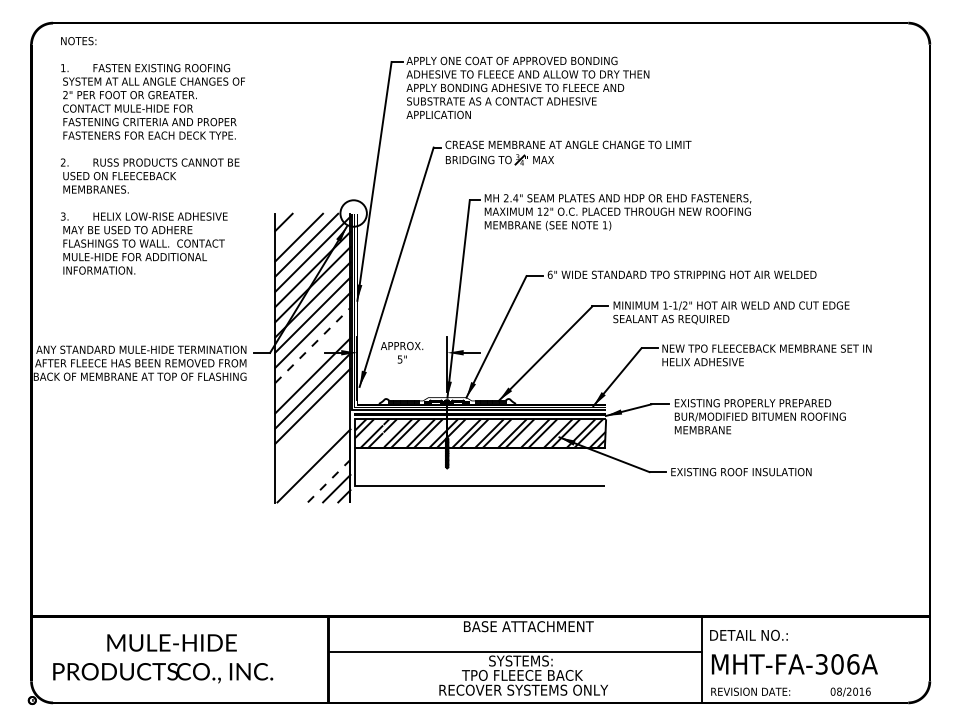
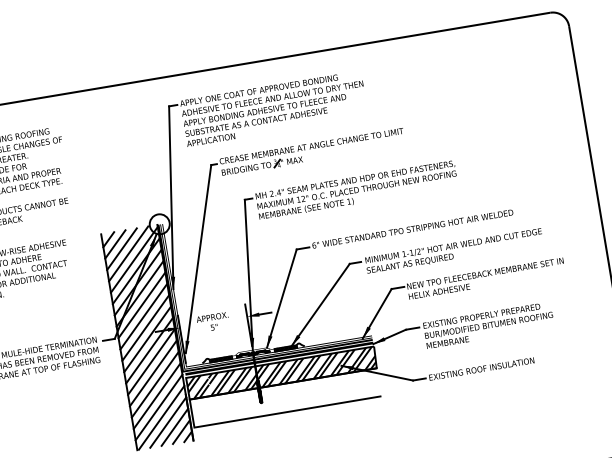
line: (291, 229) -> (115, 244), added
line: (313, 345) -> (146, 327), dashed -> solid
line: (312, 360) -> (147, 339), added
line: (312, 421) -> (154, 384), added
line: (312, 436) -> (156, 396), added
line: (312, 451) -> (158, 407), added
line: (321, 473) -> (168, 422), added
line: (329, 480) -> (175, 426), dashed -> solid

